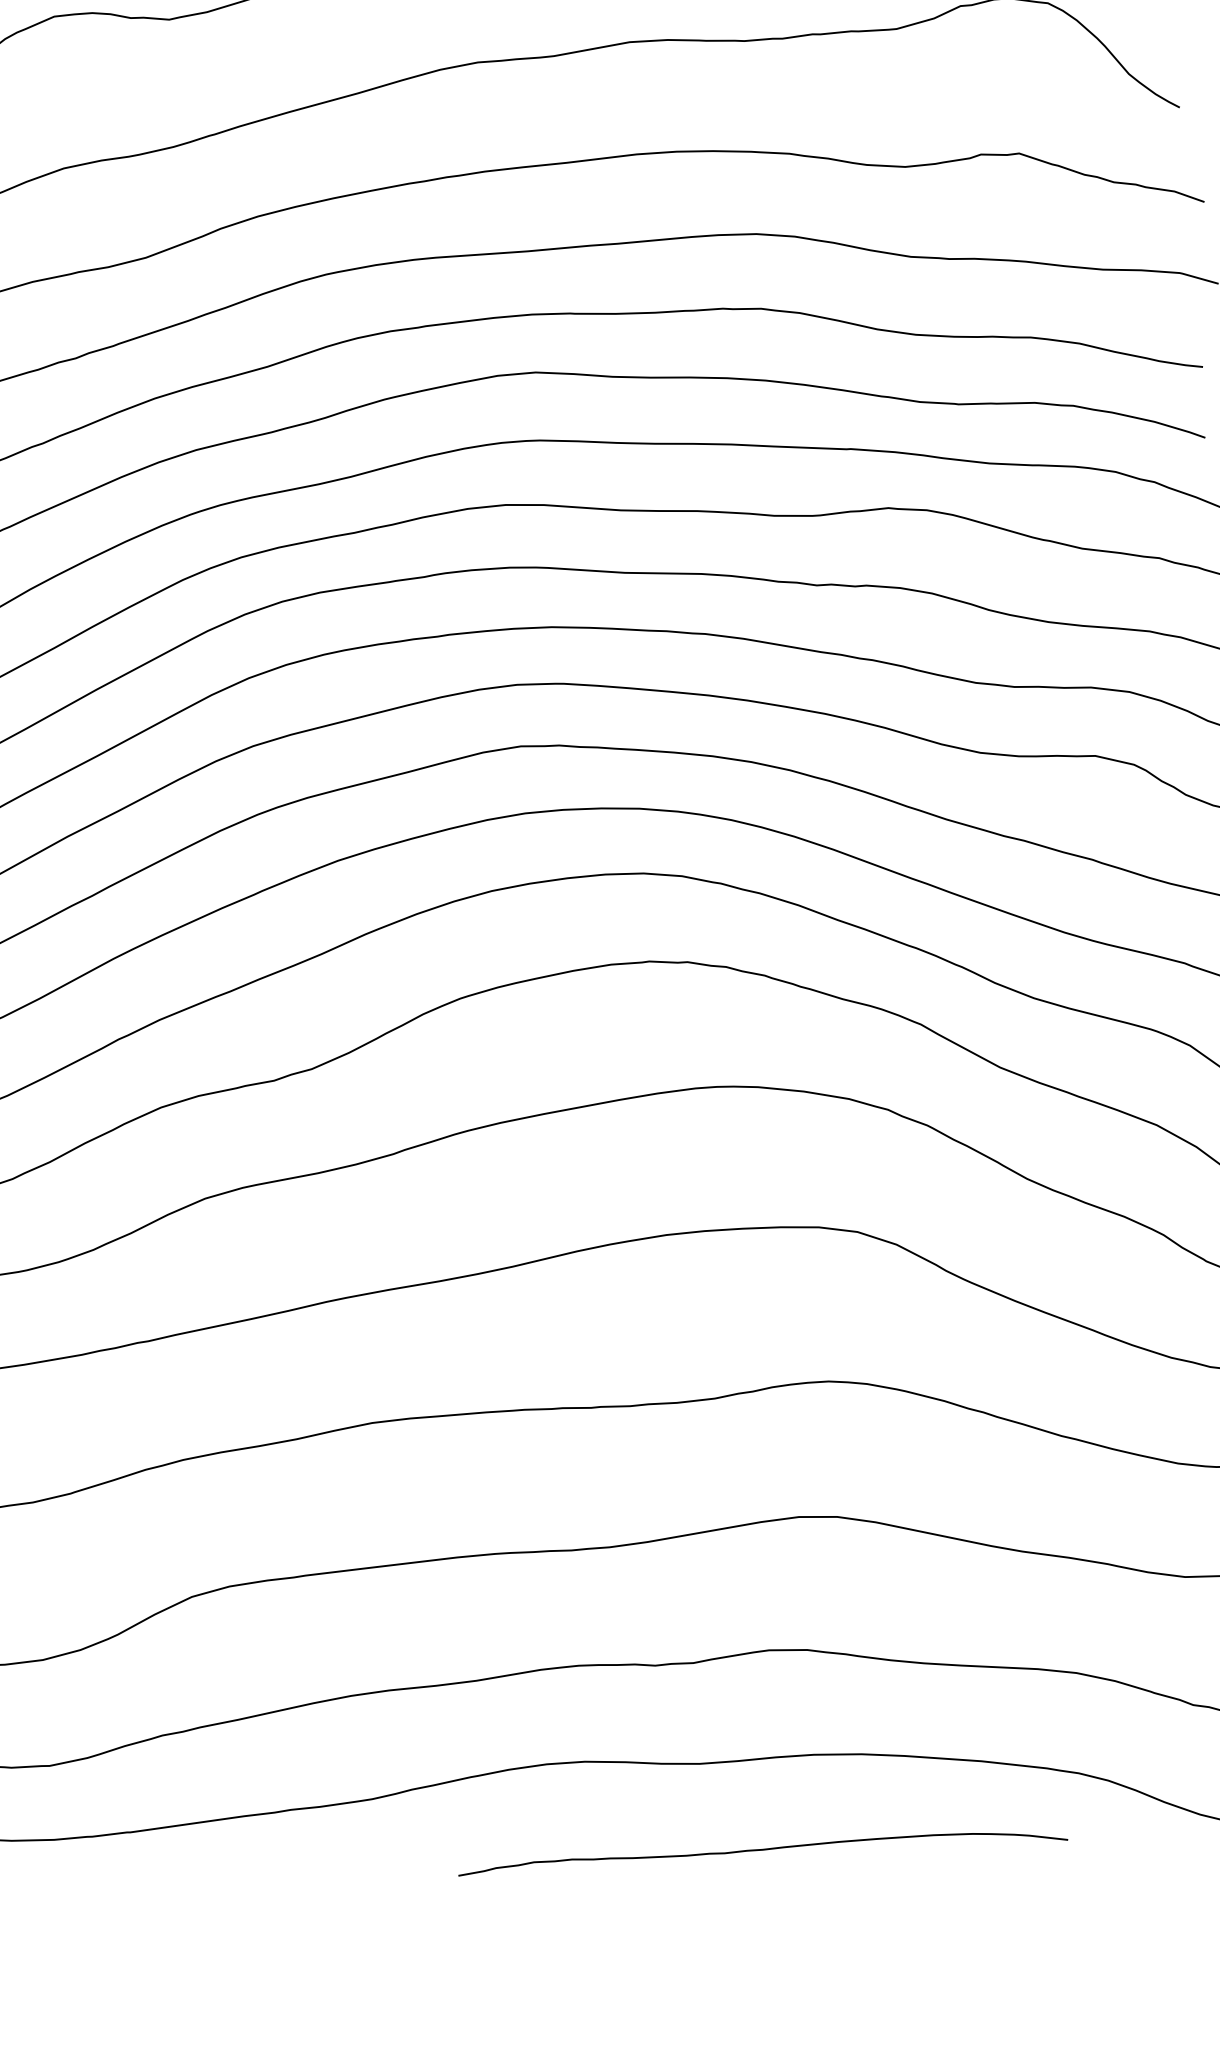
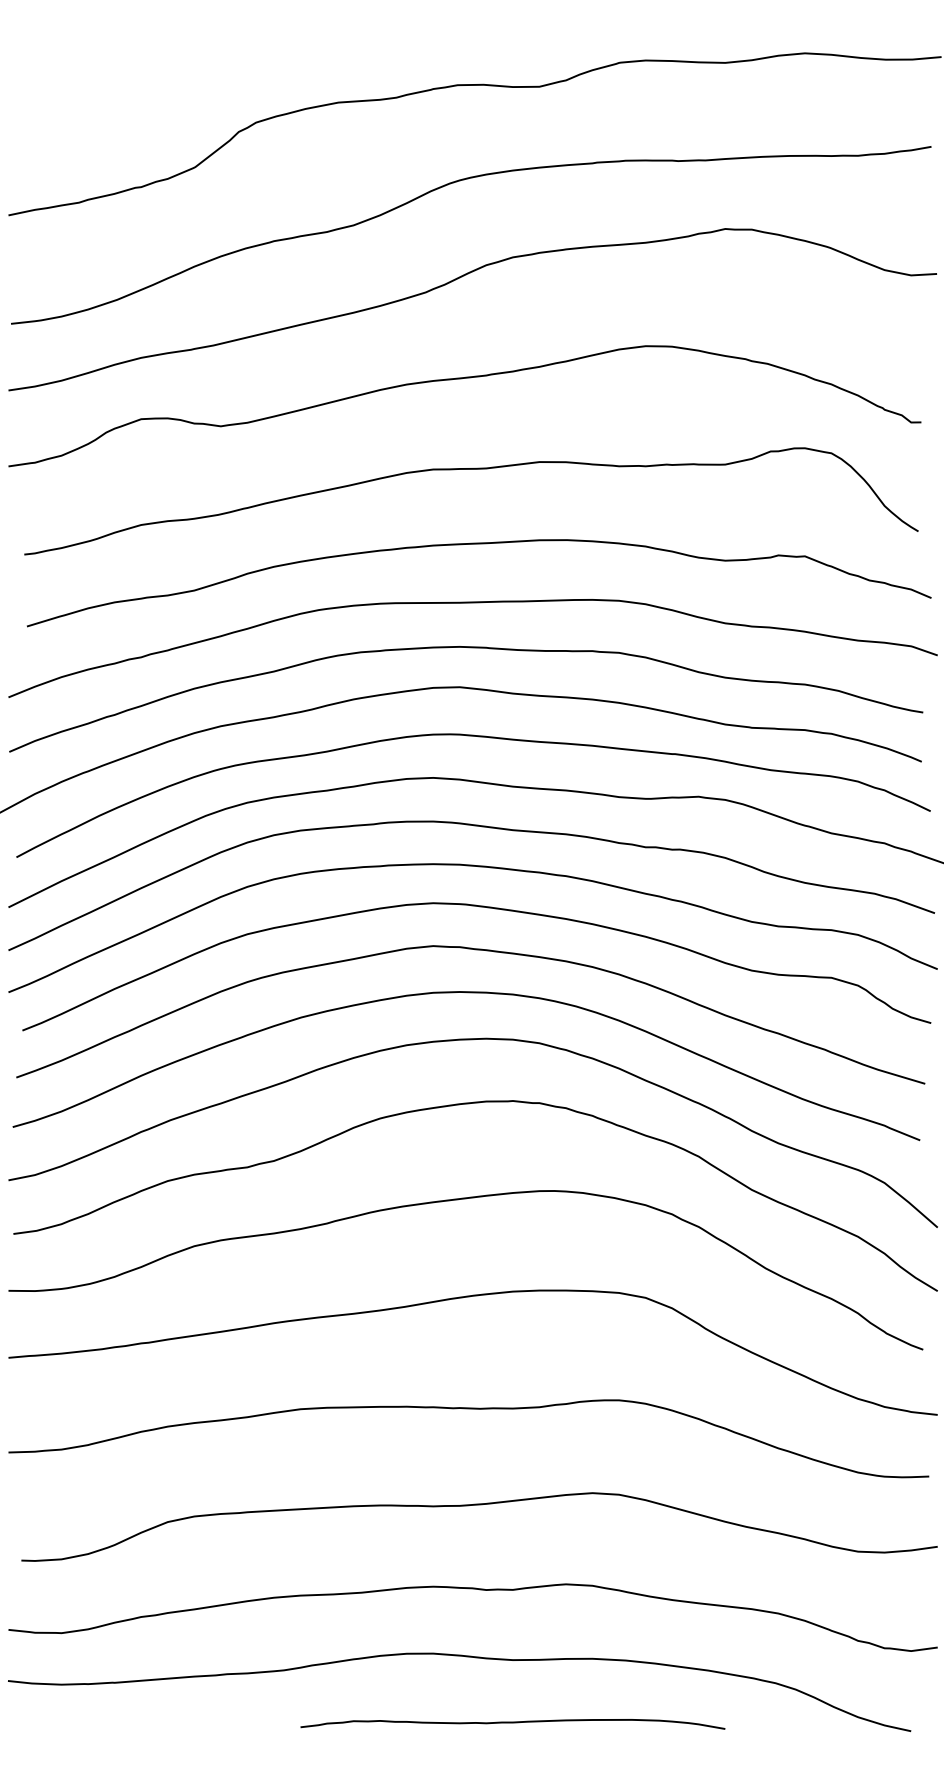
curve: (762, 1851) -> (512, 1723), moved

